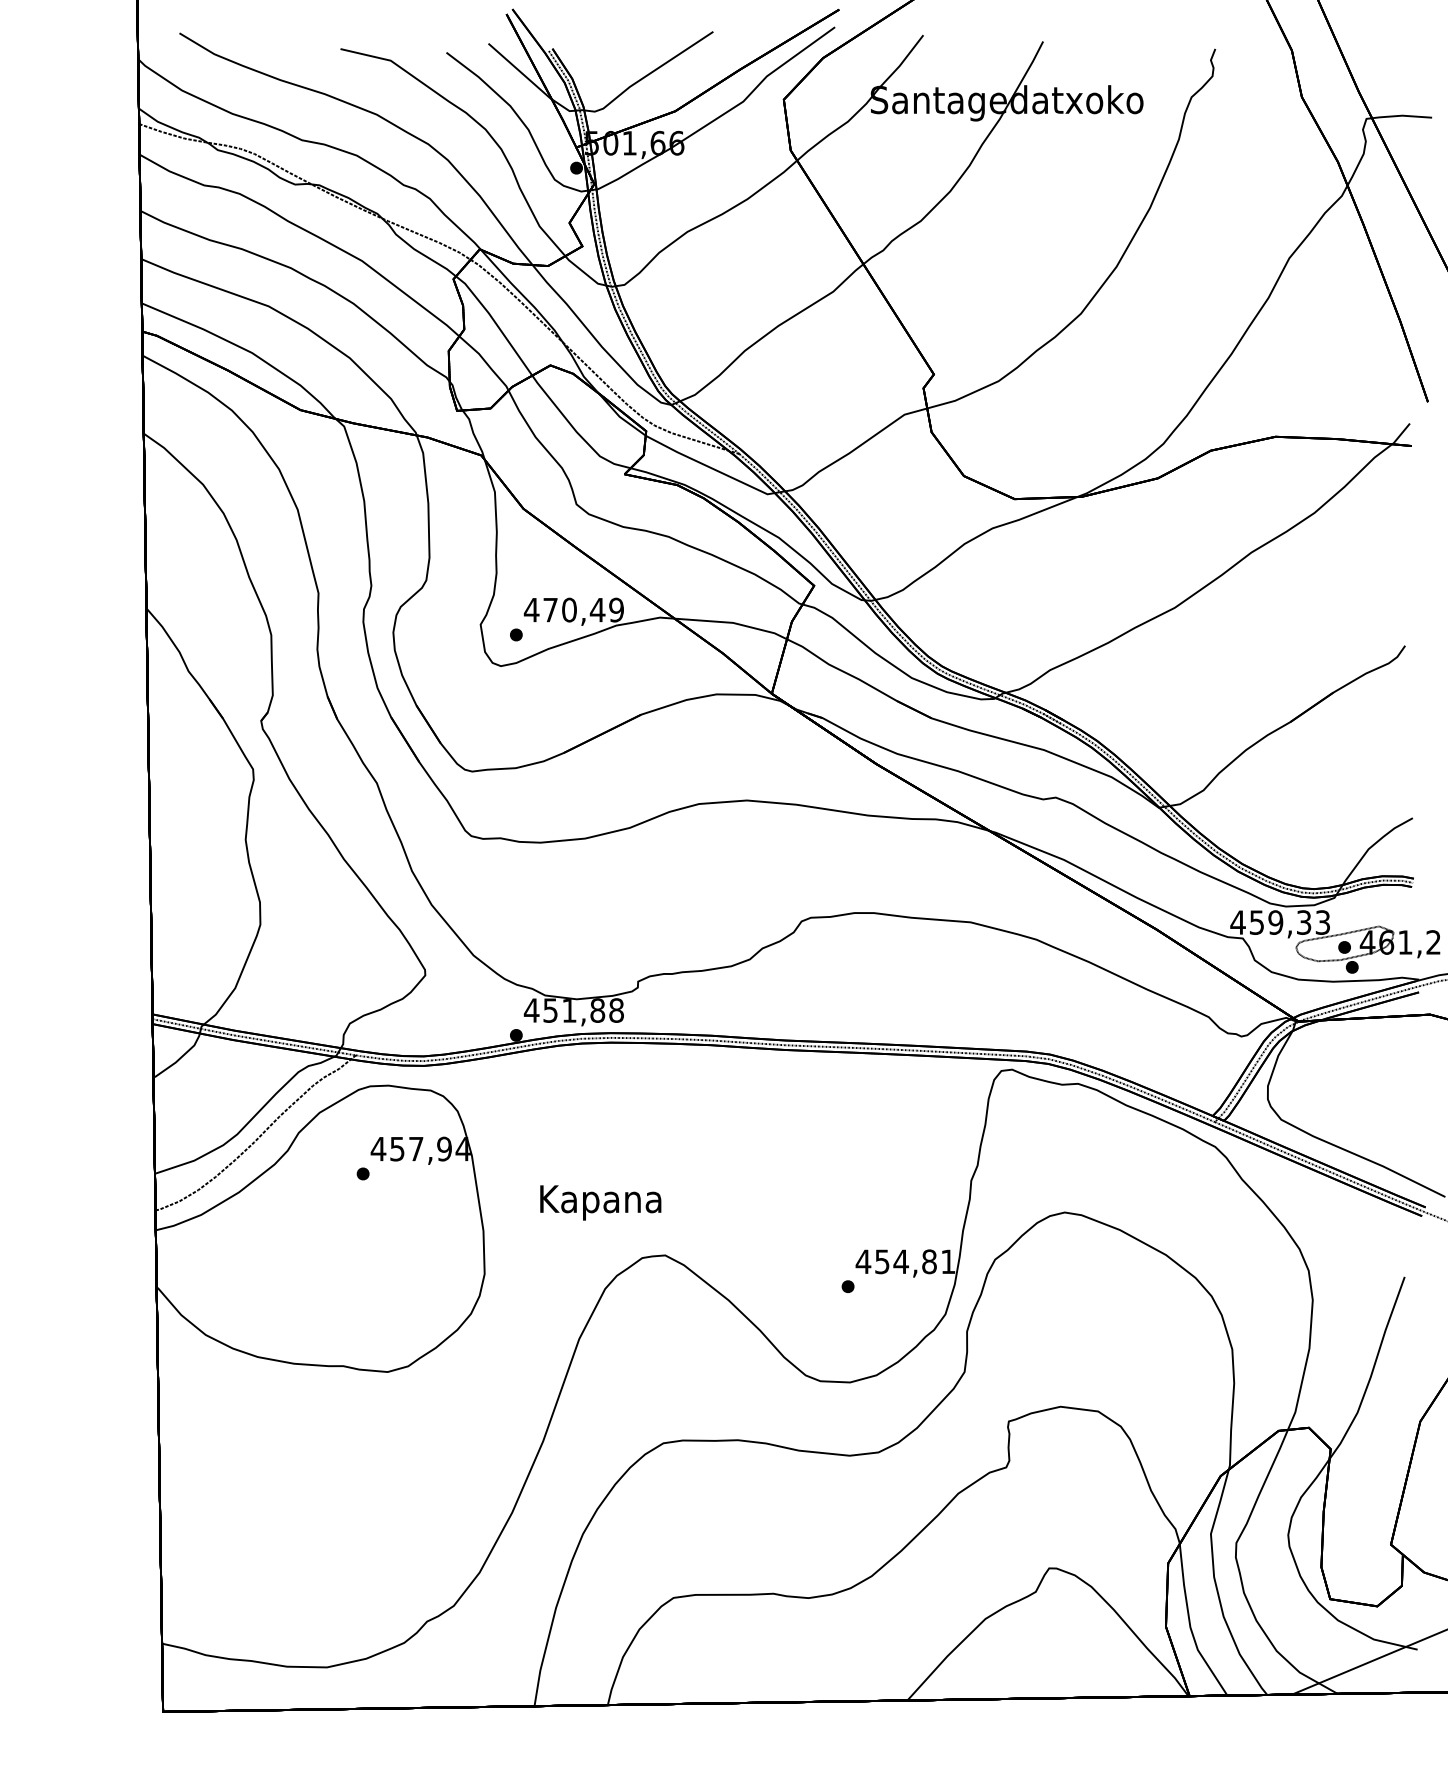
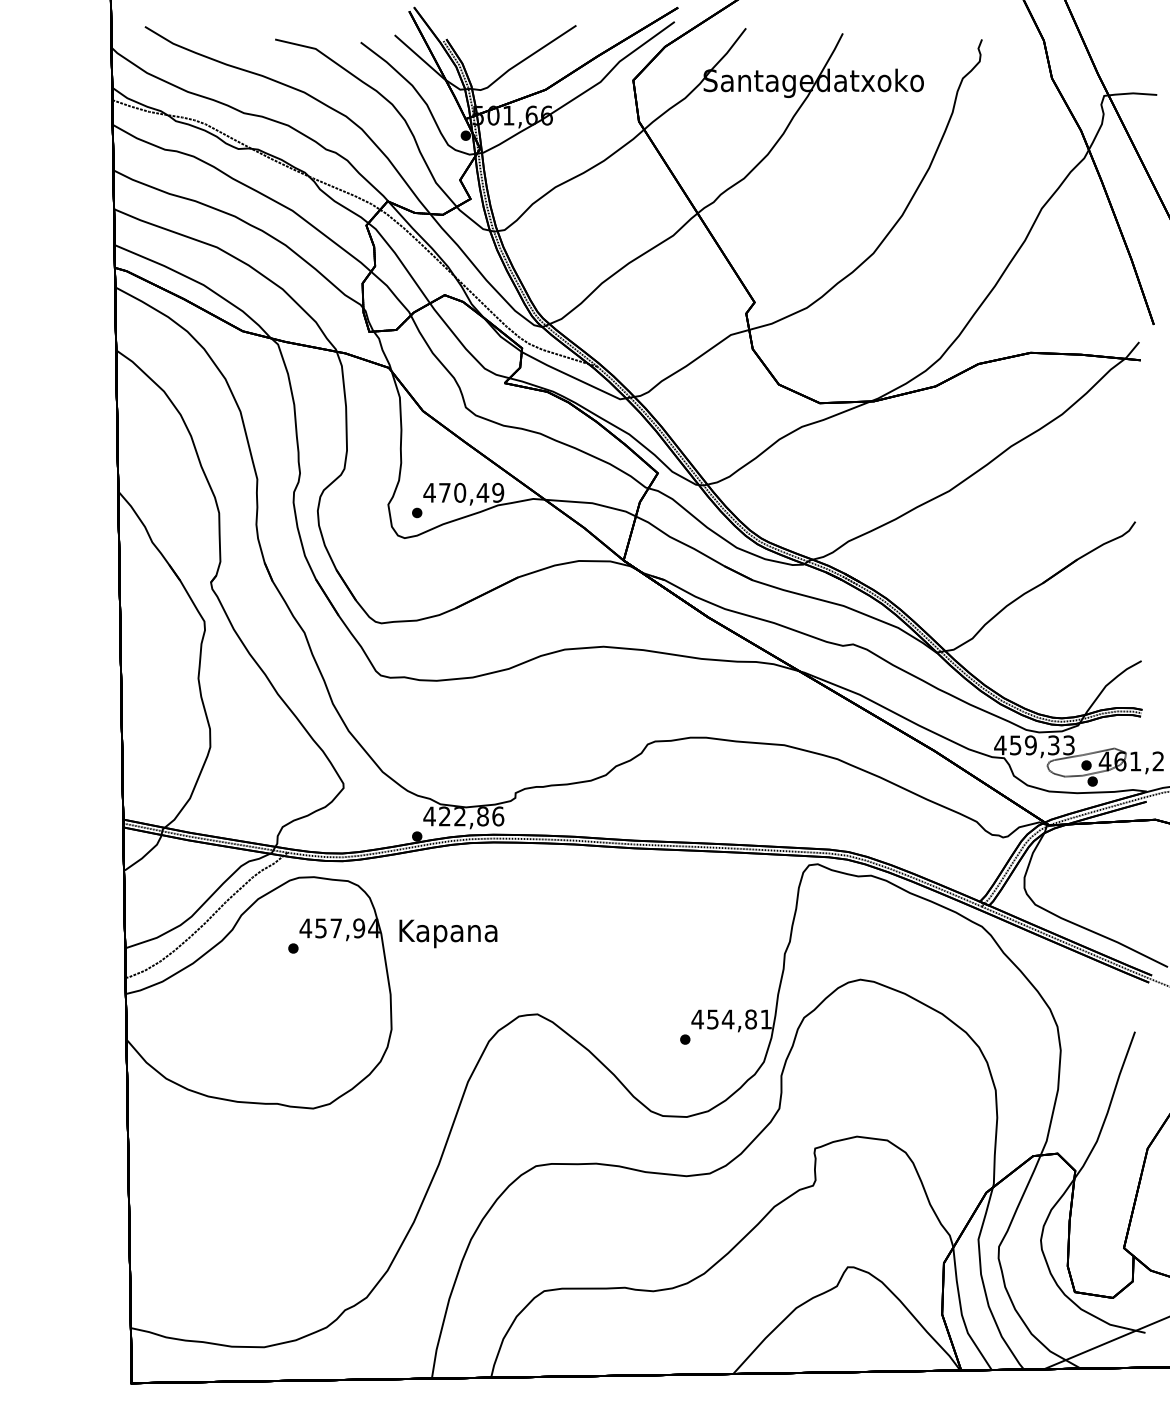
text: (583, 1010) -> (471, 816), 451,88 -> 422,86
text: (600, 1202) -> (448, 933), moved

